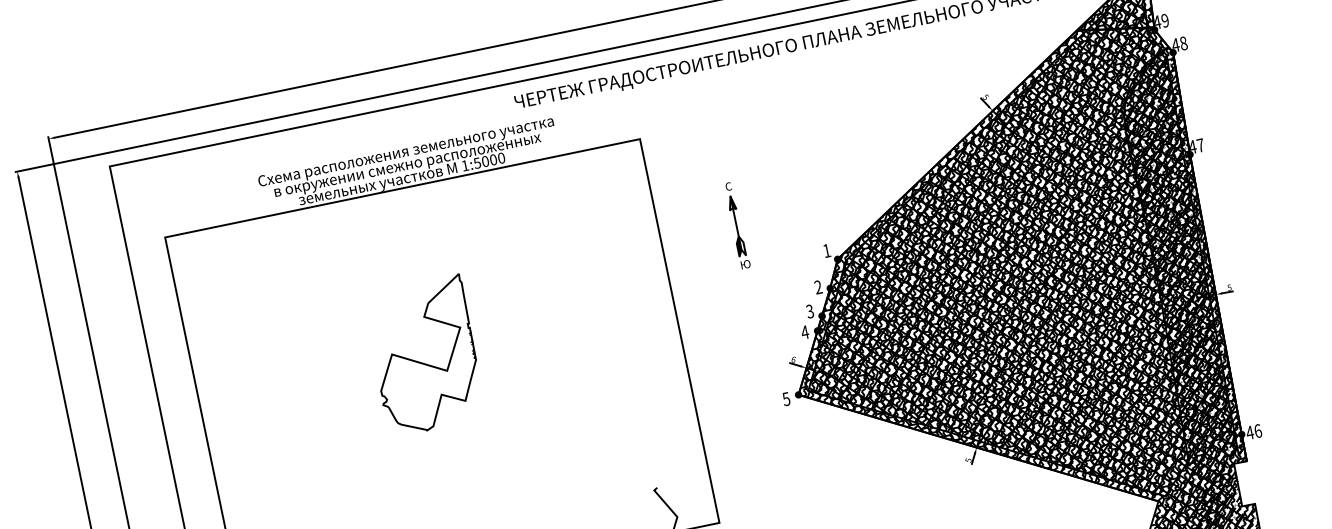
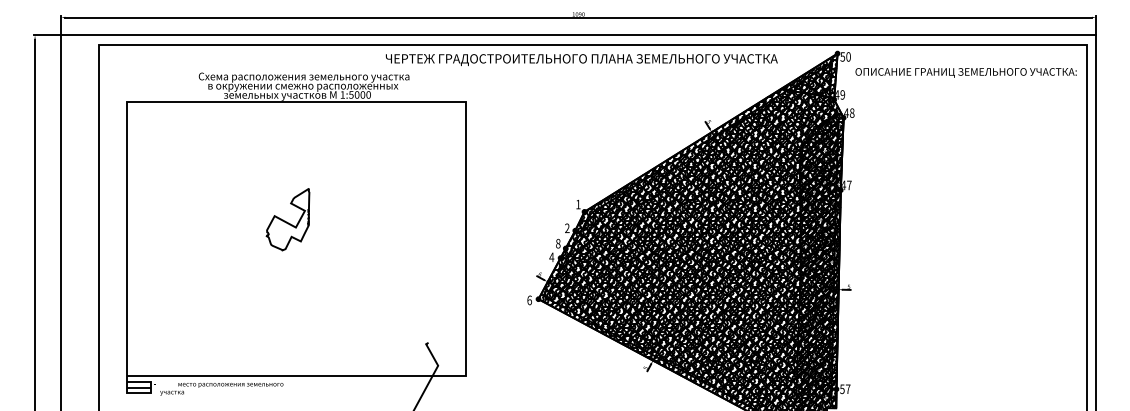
part: (737, 225) -> (520, 174), removed
text: (810, 311) -> (558, 243), 3 -> 8
part: (424, 356) -> (287, 219), size x0.6
text: (786, 399) -> (529, 300), 5 -> 6
text: (1253, 432) -> (844, 389), 46 -> 57

